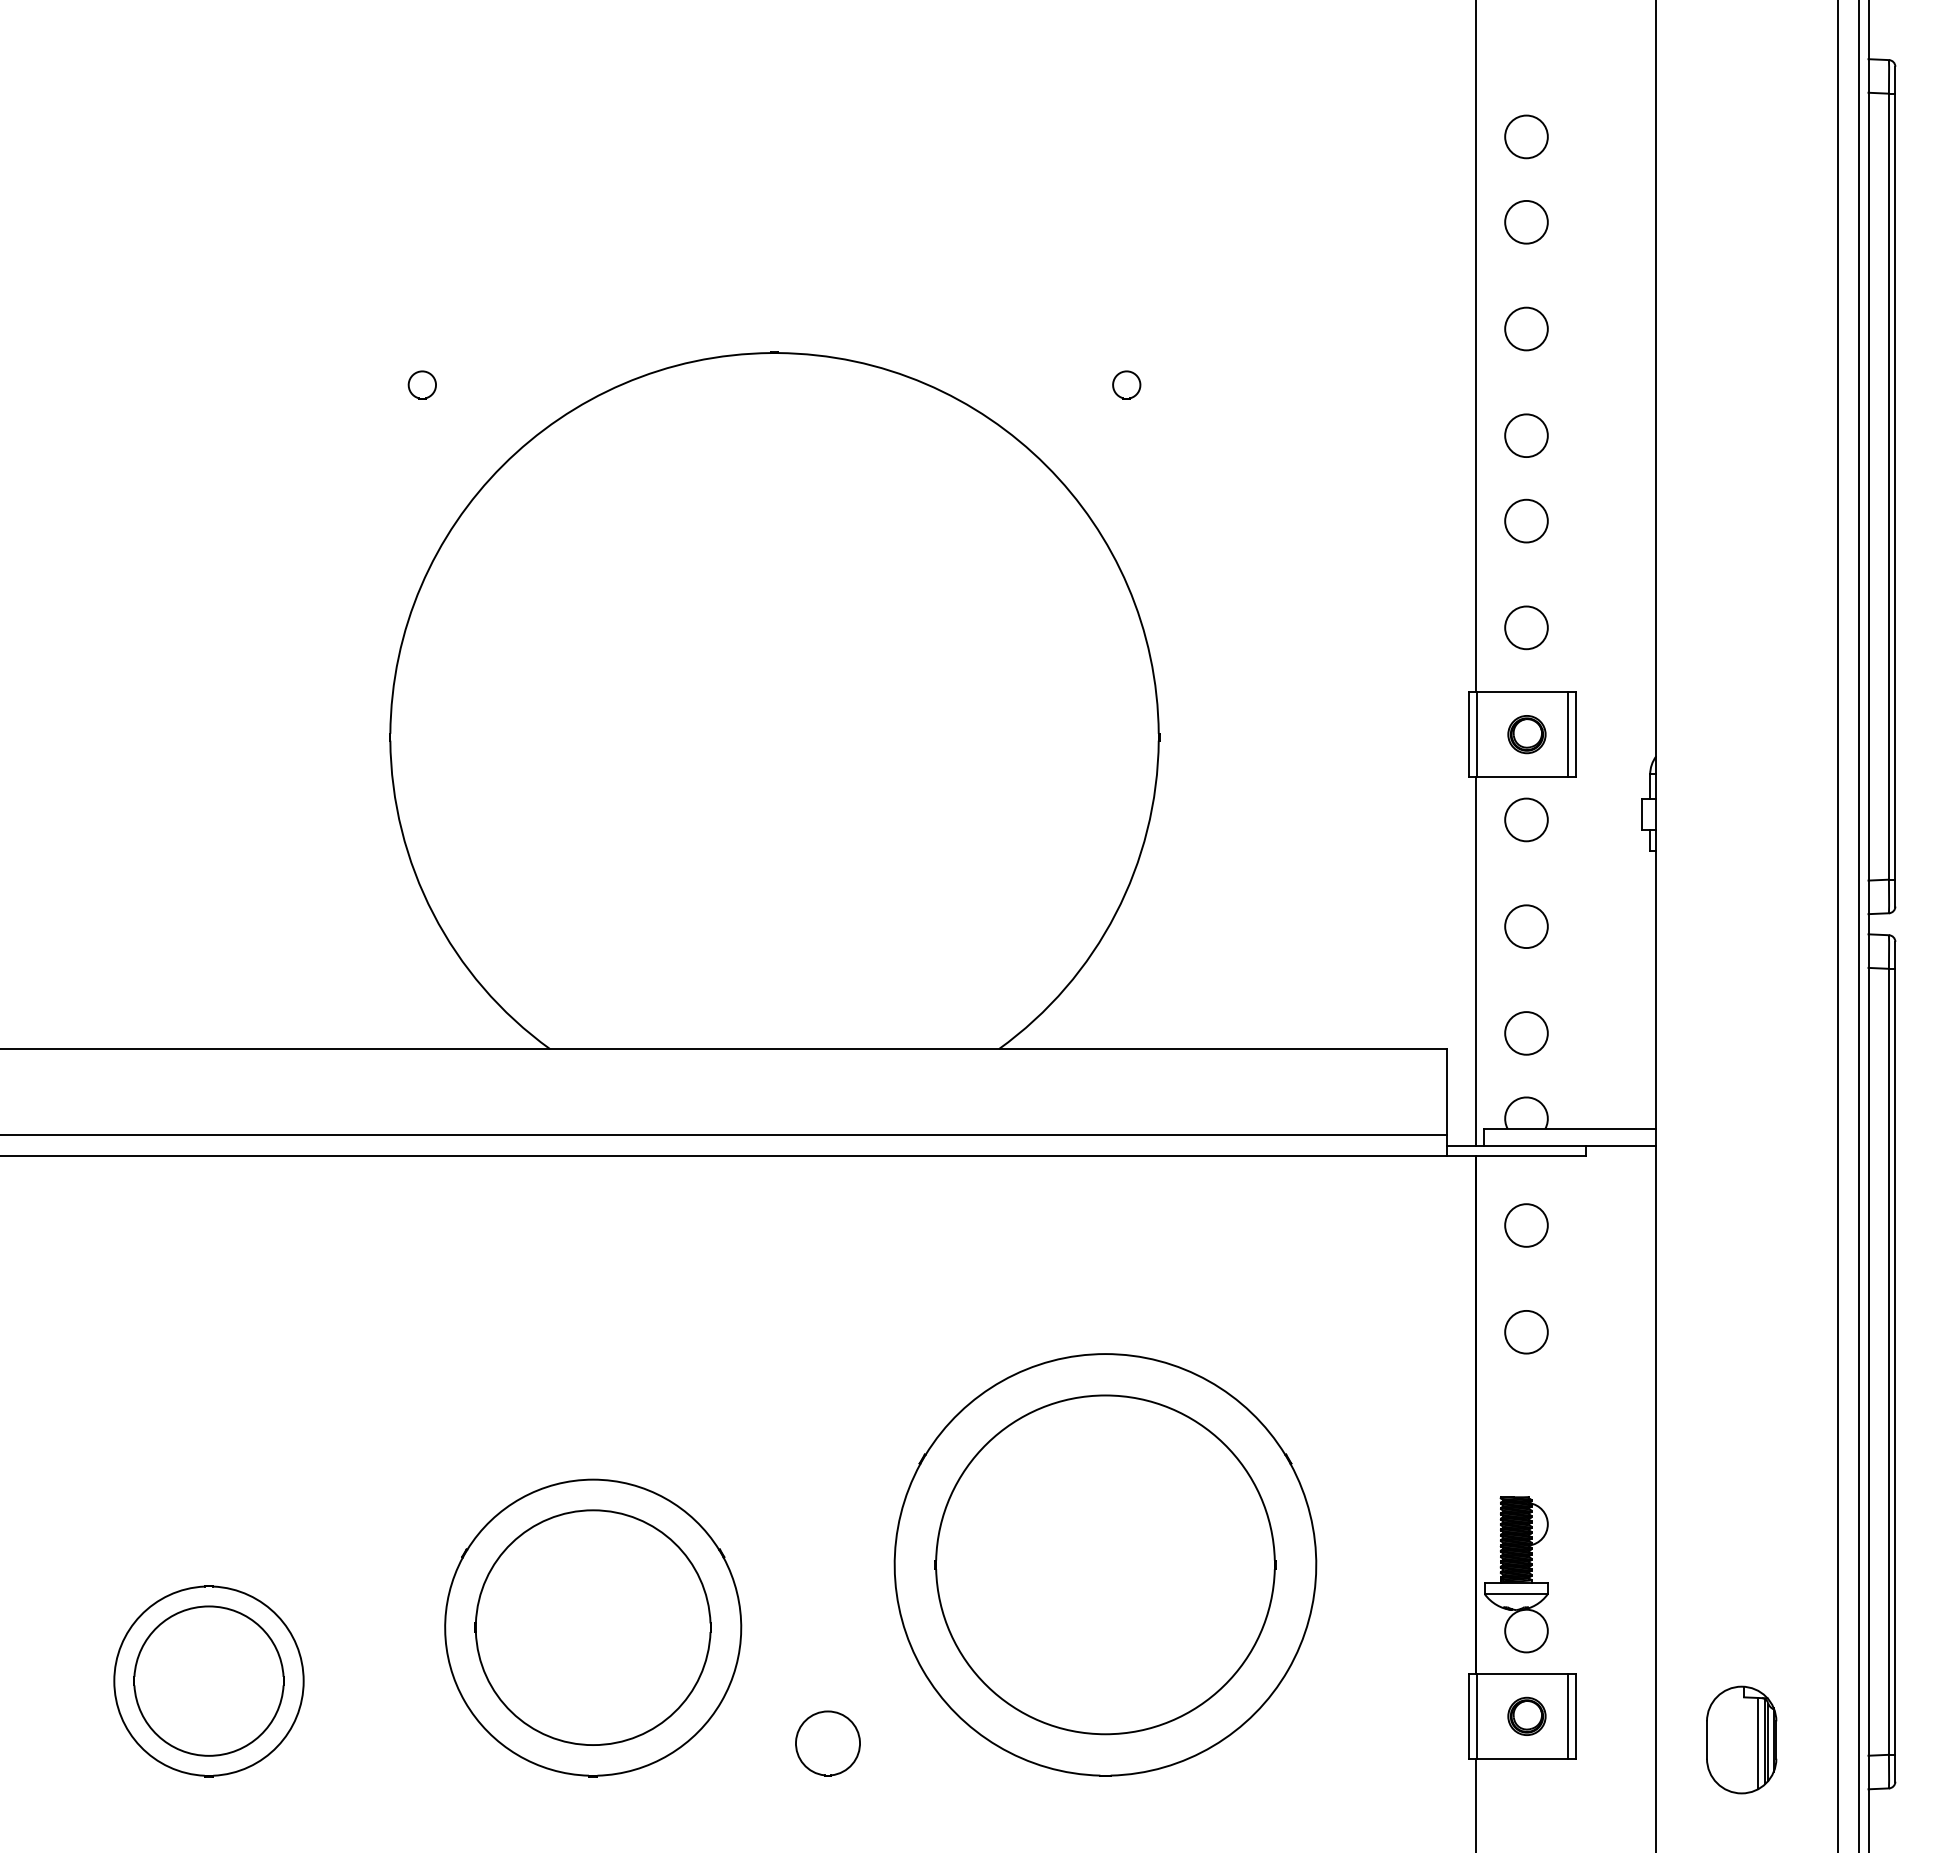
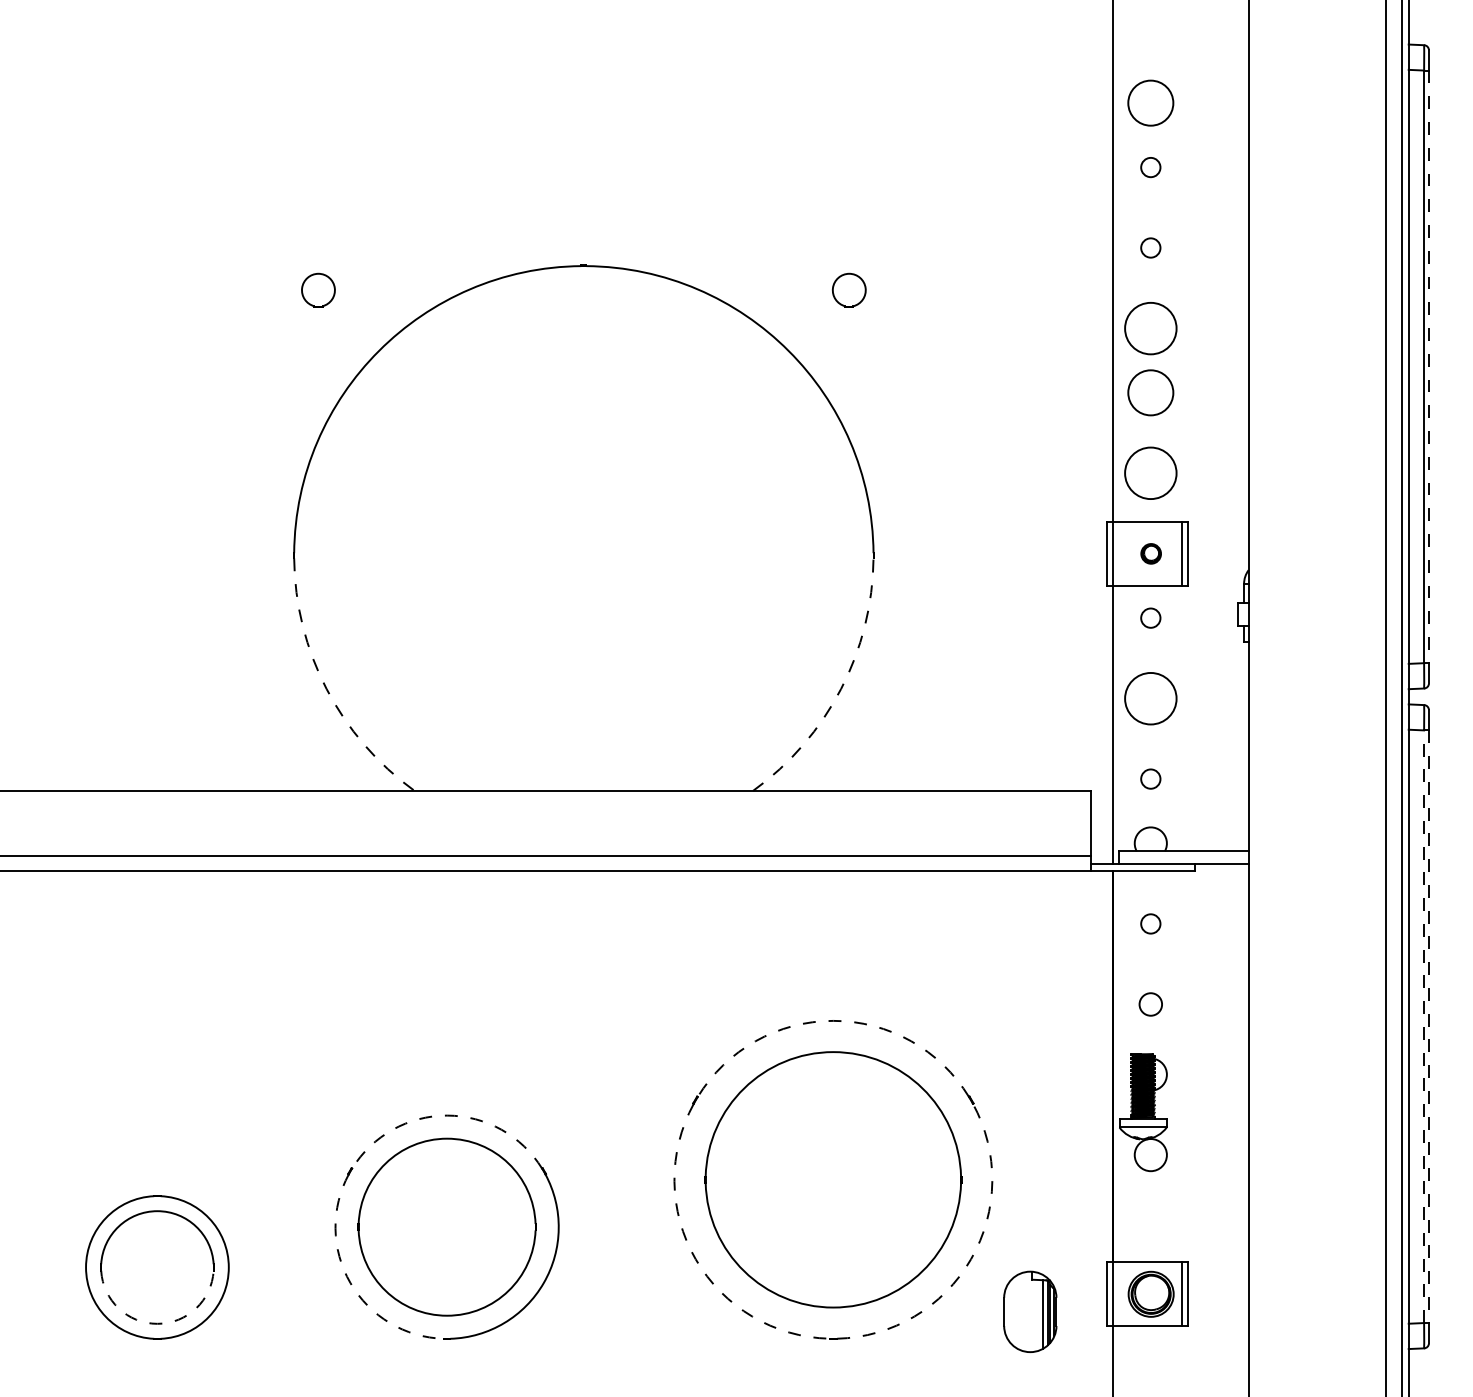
circle: (1526, 136) -> (1150, 102), size x1.4
circle: (1526, 221) -> (1150, 166), size x0.6
circle: (1526, 328) -> (1150, 247), size x0.6
part: (421, 384) -> (317, 289), size x1.6
part: (1126, 384) -> (849, 289), size x1.6
circle: (1526, 435) -> (1150, 328), size x1.6
line: (1895, 487) -> (1429, 367), solid -> dashed
circle: (1526, 520) -> (1150, 392), size x1.4
circle: (1526, 627) -> (1150, 473), size x1.6
part: (1526, 734) -> (1150, 553), size x0.7
circle: (1526, 819) -> (1150, 617), size x0.6
arc: (433, 913) -> (326, 688), solid -> dashed
arc: (1115, 913) -> (840, 688), solid -> dashed
circle: (1526, 926) -> (1150, 698), size x1.6
circle: (1526, 1033) -> (1150, 779), size x0.6
circle: (1526, 1225) -> (1150, 923), size x0.6
circle: (1526, 1332) -> (1150, 1004), size x0.7
arc: (1105, 1354) -> (833, 1021), solid -> dashed
line: (1888, 1361) -> (1423, 1026), solid -> dashed
line: (1895, 1362) -> (1429, 1027), solid -> dashed
arc: (593, 1479) -> (447, 1115), solid -> dashed
part: (1516, 1574) -> (1143, 1112), moved
arc: (922, 1670) -> (695, 1259), solid -> dashed
arc: (1288, 1670) -> (971, 1259), solid -> dashed
arc: (465, 1701) -> (350, 1282), solid -> dashed
part: (1526, 1715) -> (1150, 1293), size x1.6
part: (1741, 1739) -> (1030, 1311), moved
part: (827, 1743) -> (623, 1314), removed
arc: (209, 1755) -> (157, 1323), solid -> dashed

